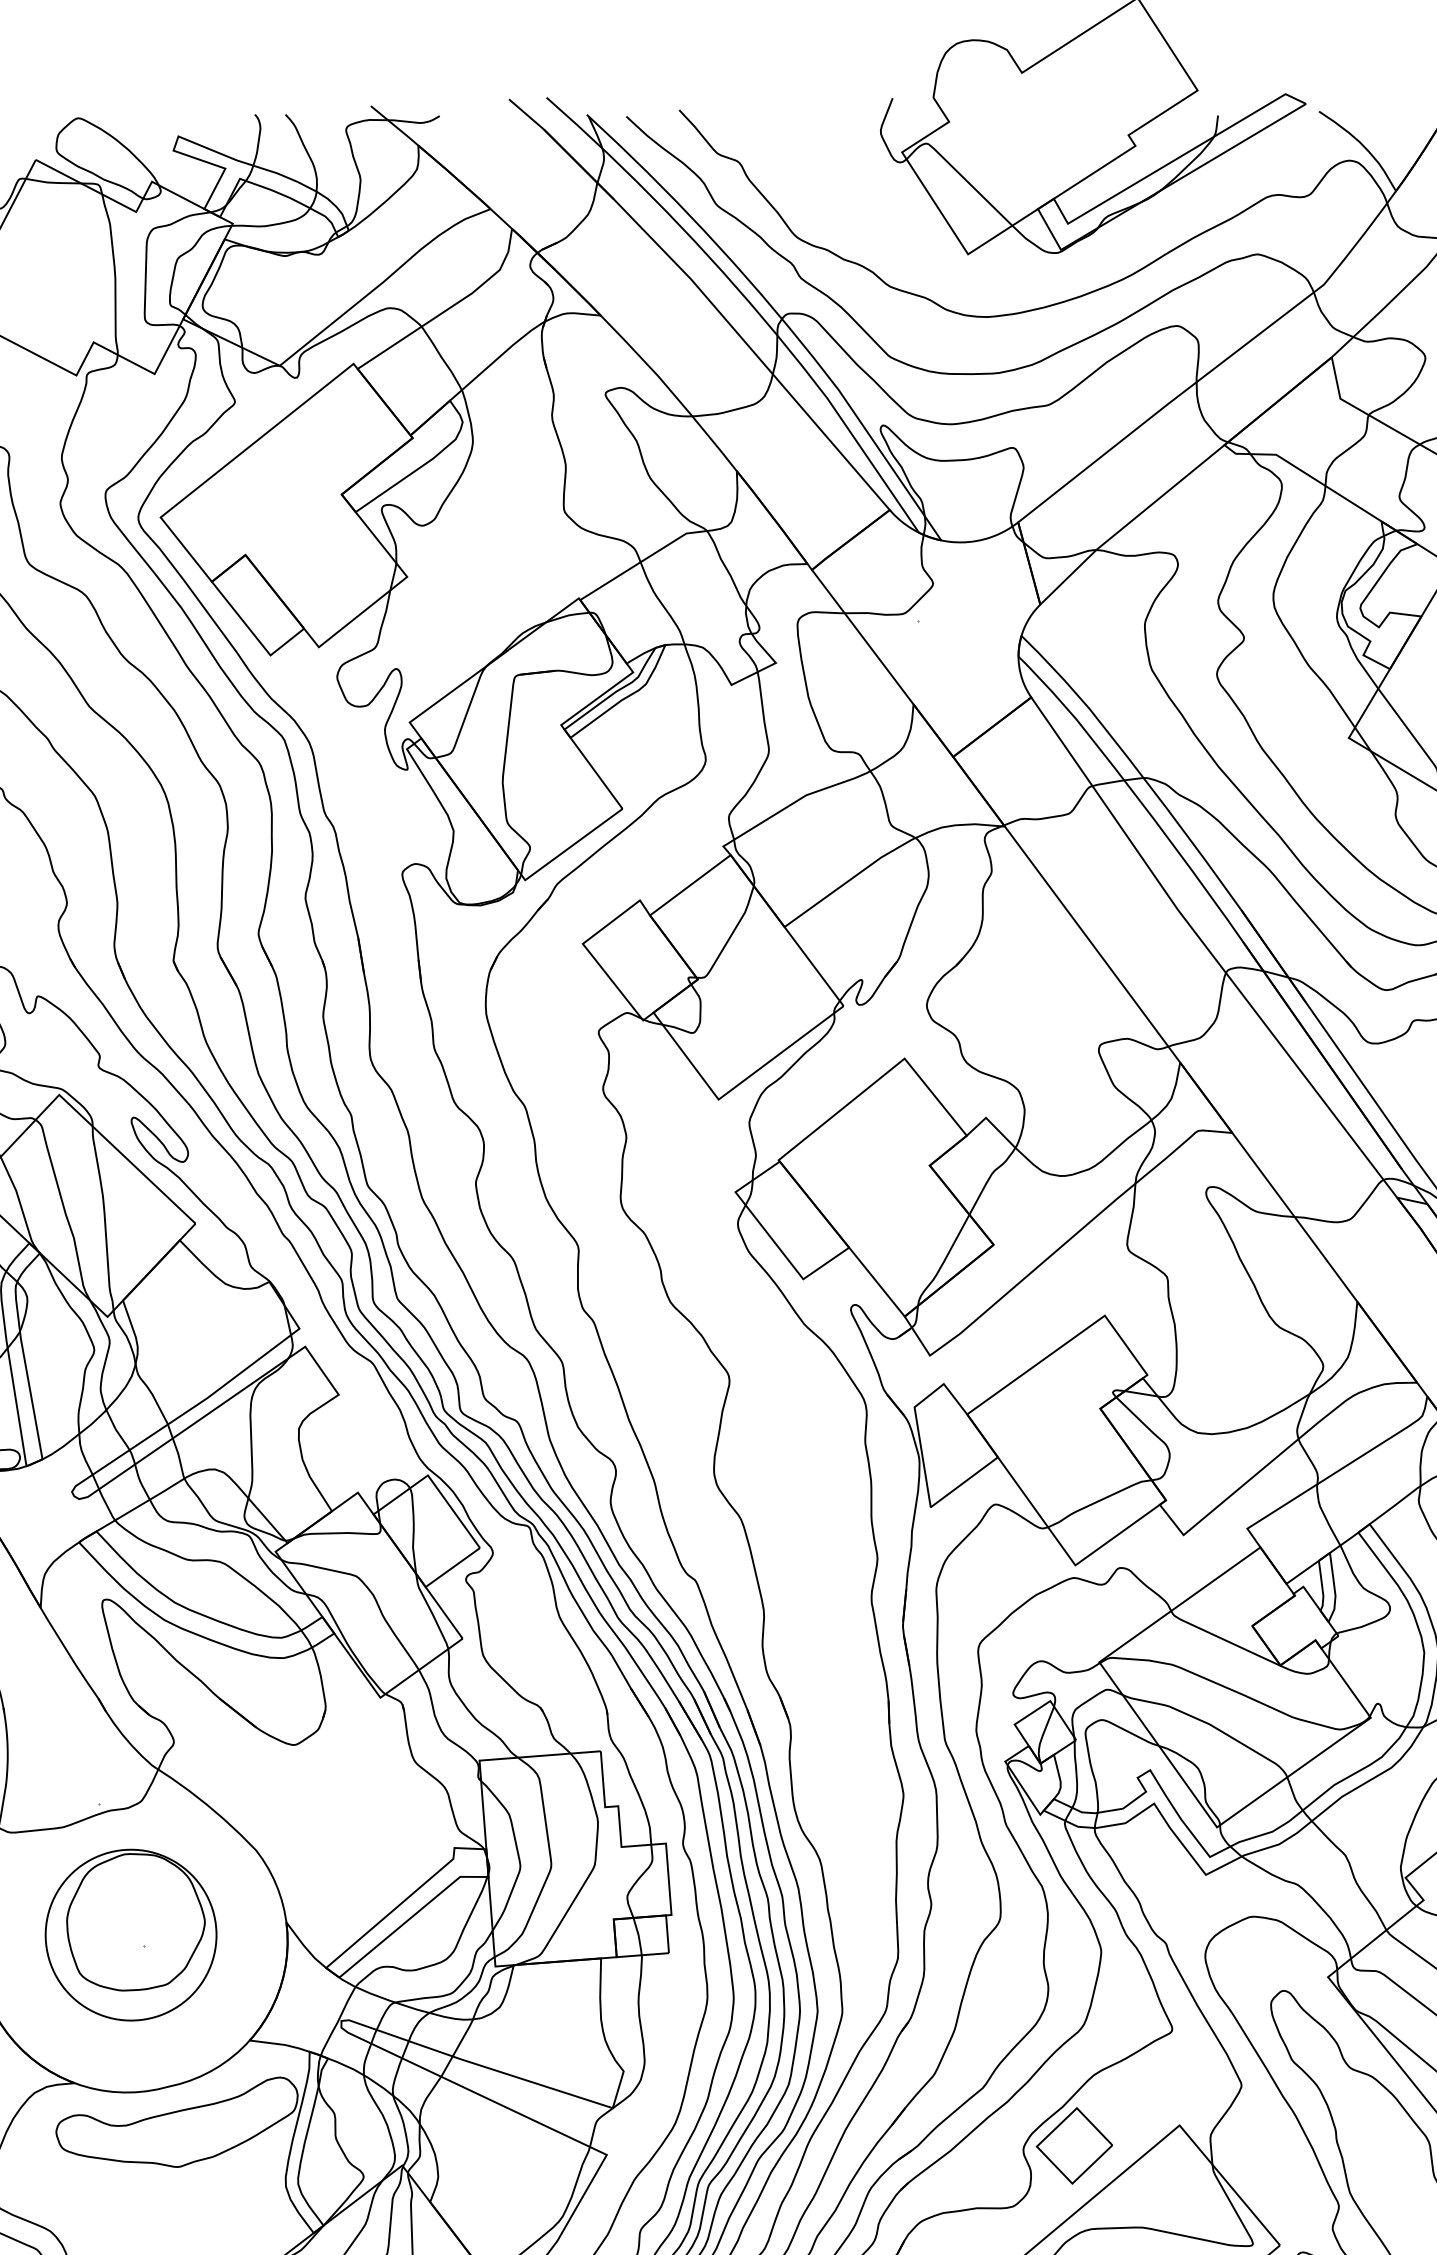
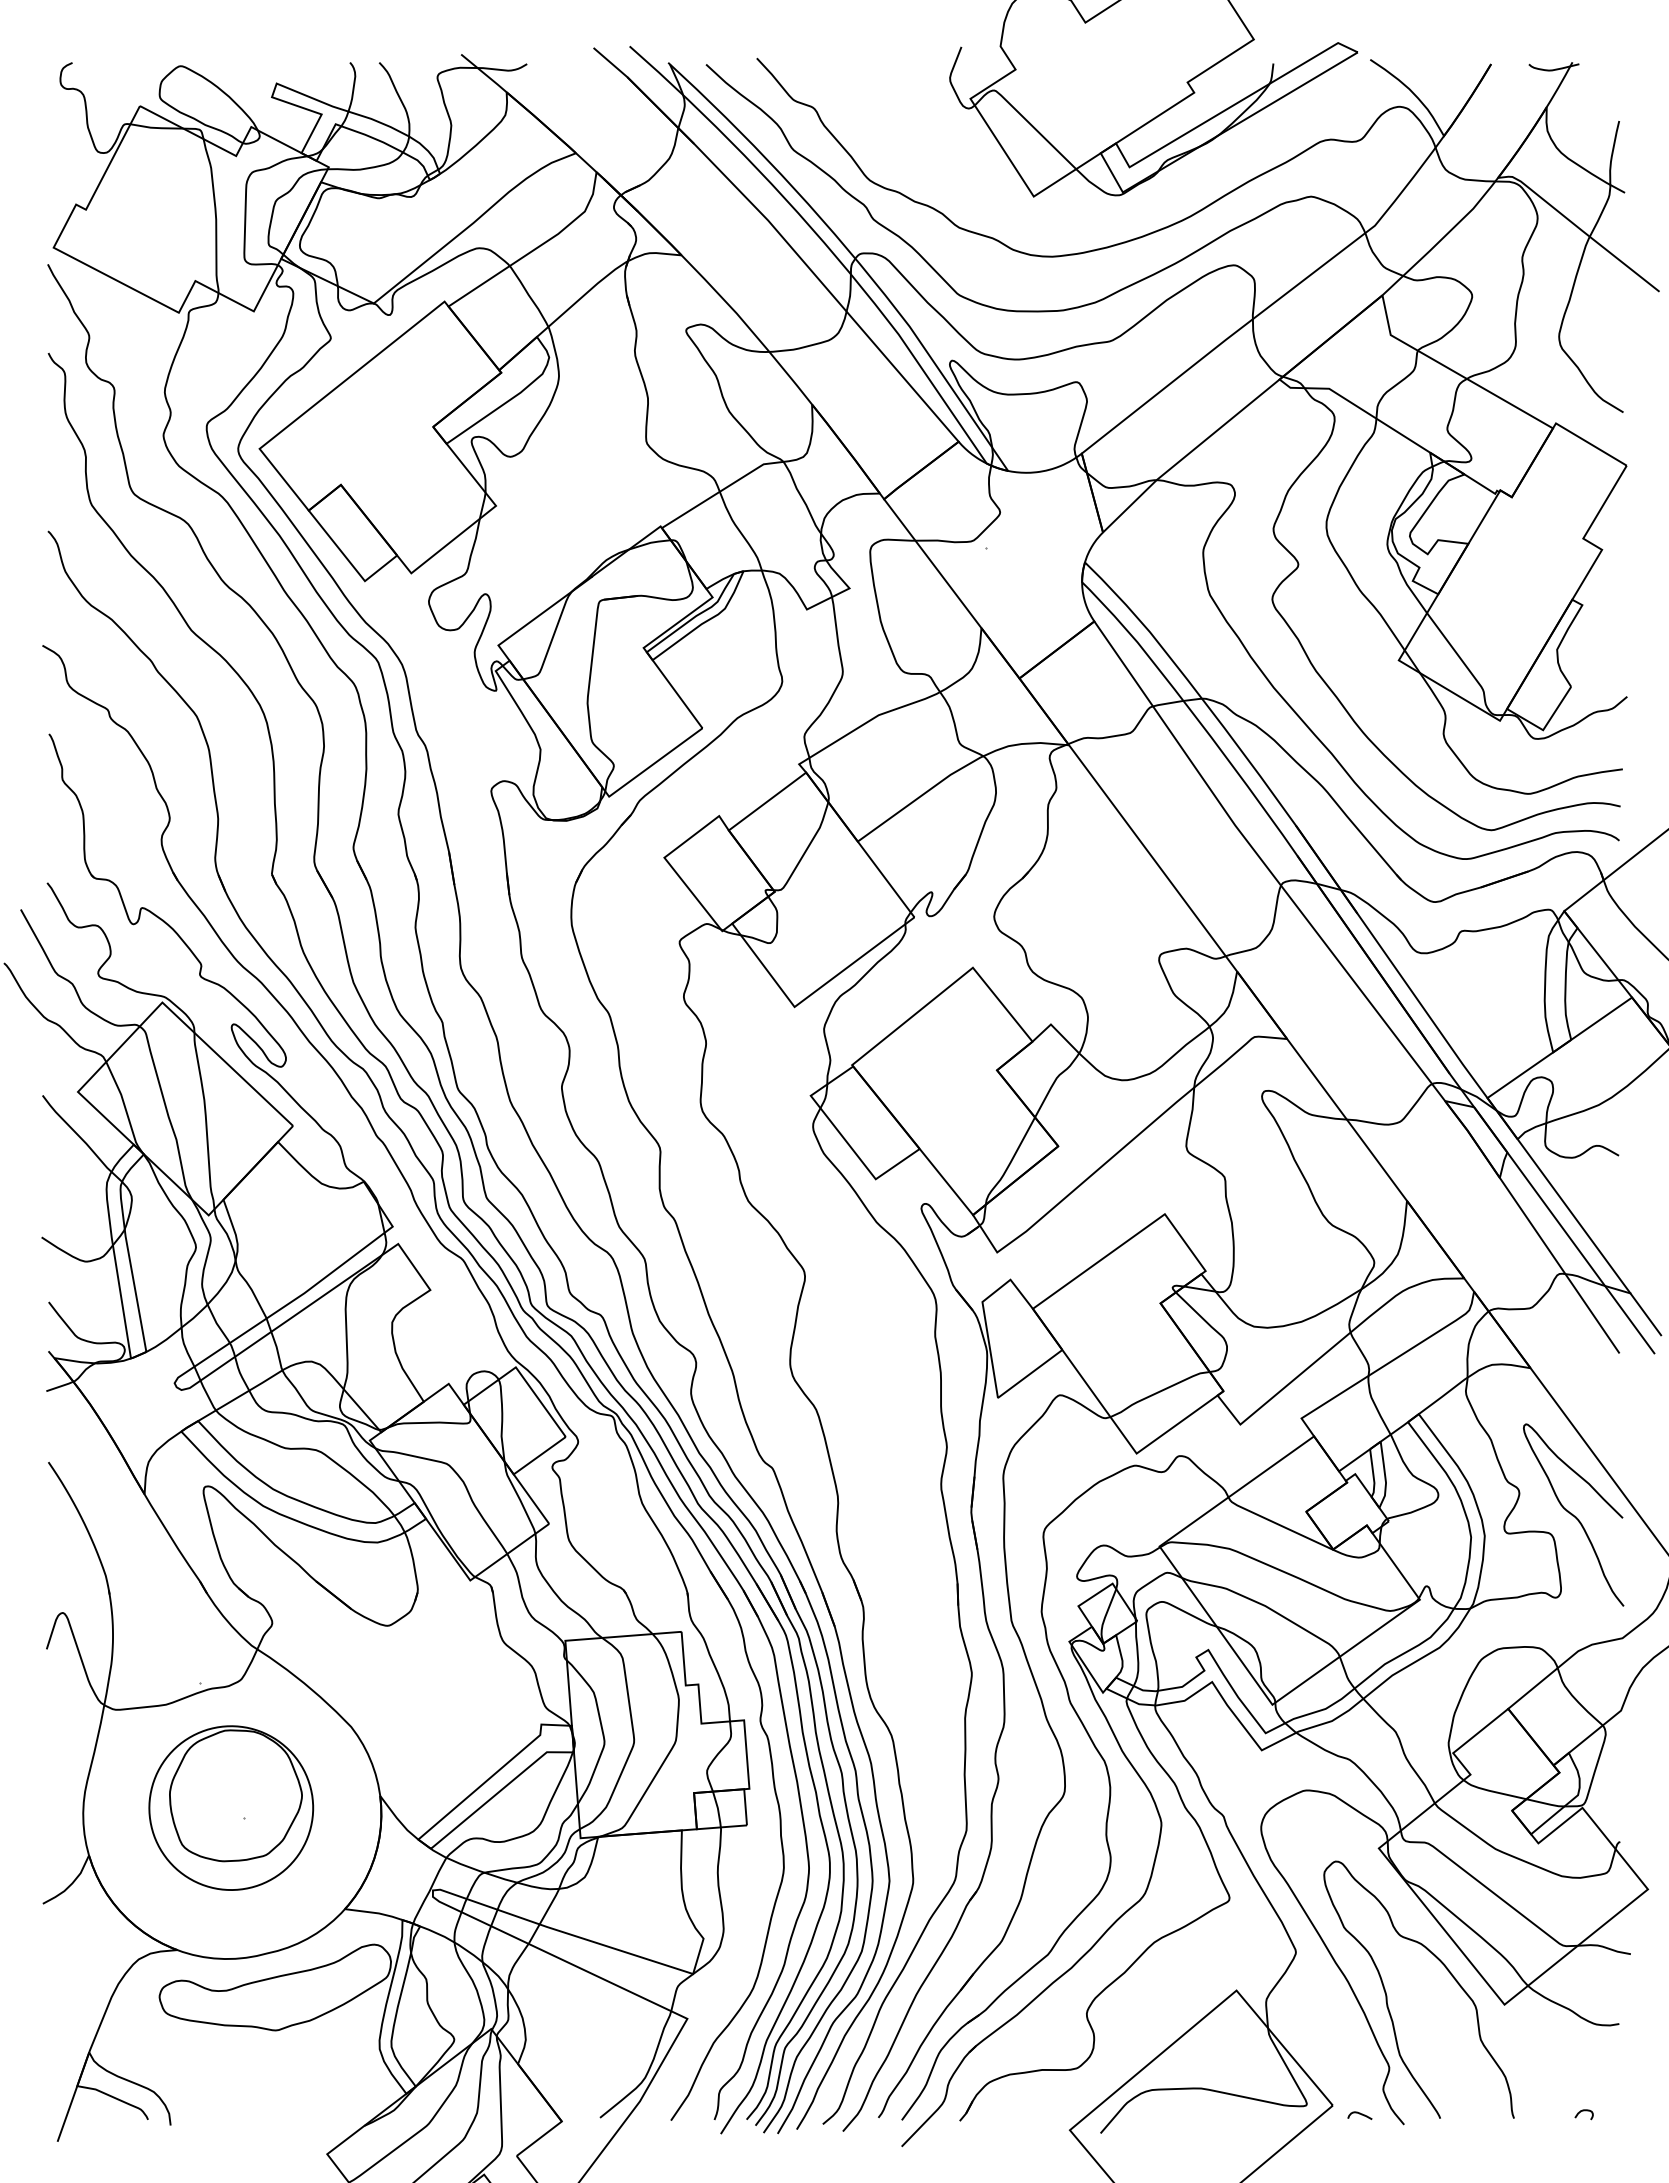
part: (1074, 2146) -> (1135, 2010), removed

